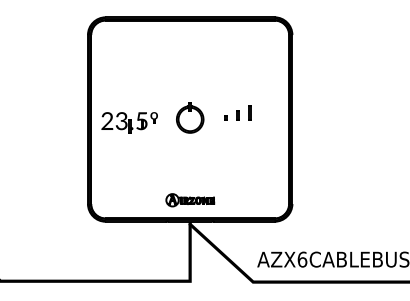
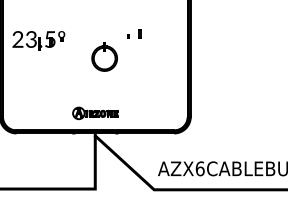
line: (249, 112) -> (150, 31), removed
part: (190, 117) -> (104, 56), moved

